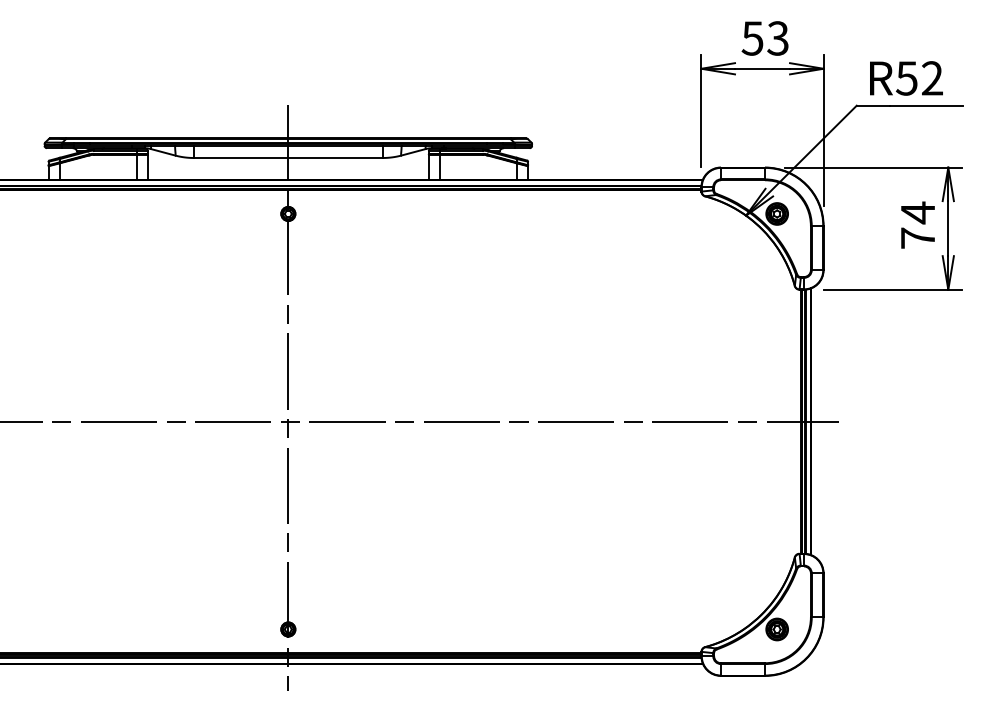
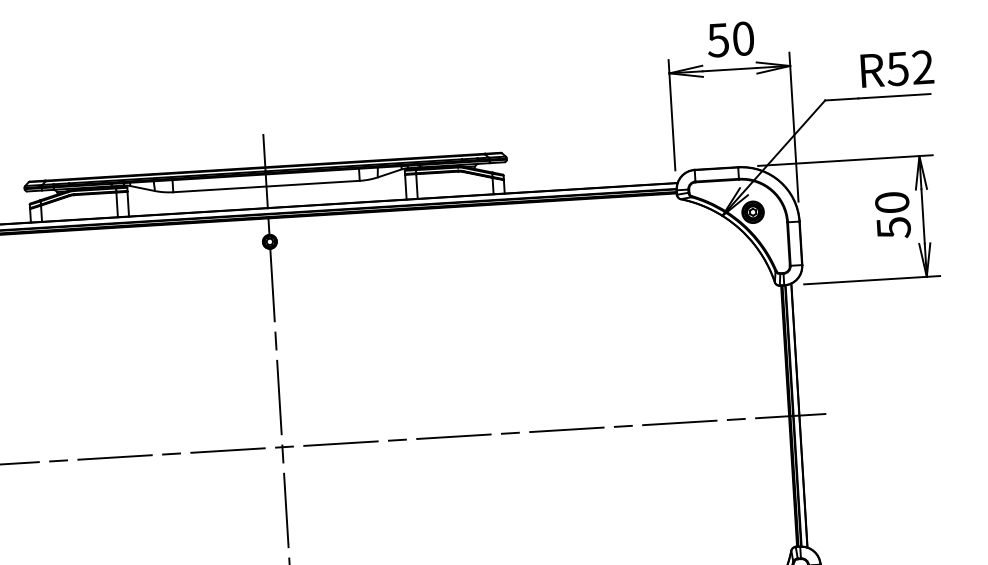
text: (777, 38) -> (742, 38), 53 -> 50
text: (906, 78) -> (897, 69), moved
text: (917, 225) -> (892, 215), 74 -> 50

